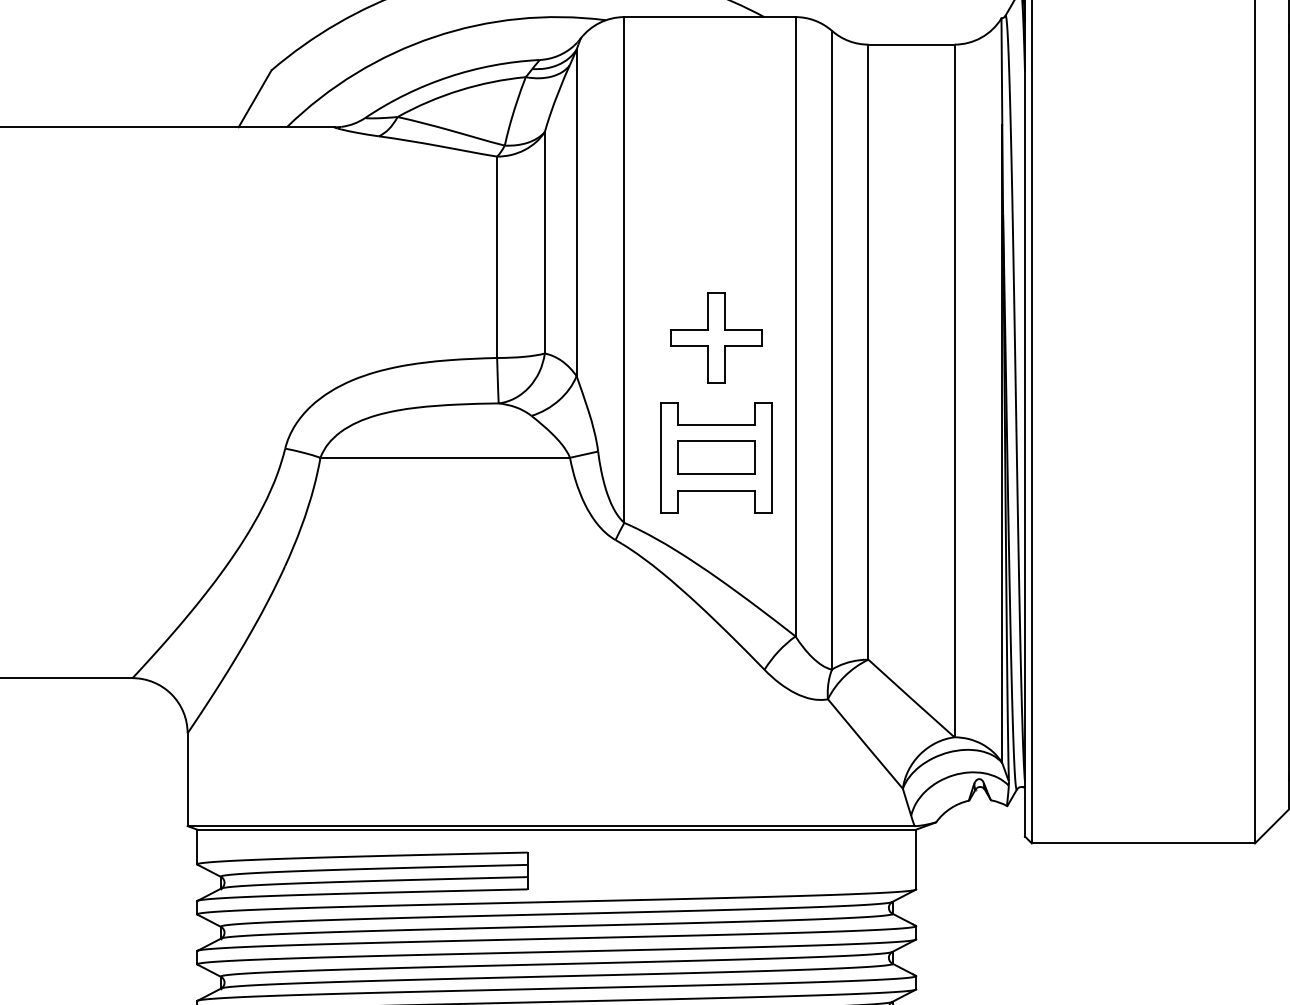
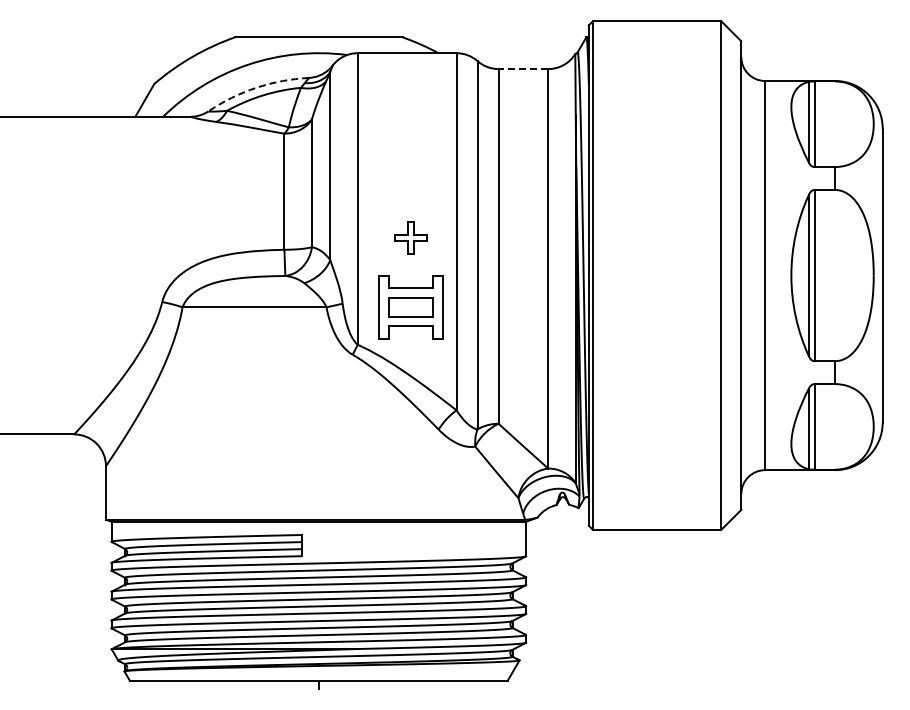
line: (911, 45) -> (523, 69), solid -> dashed
arc: (448, 76) -> (256, 87), solid -> dashed
part: (715, 336) -> (410, 237), size x0.6

